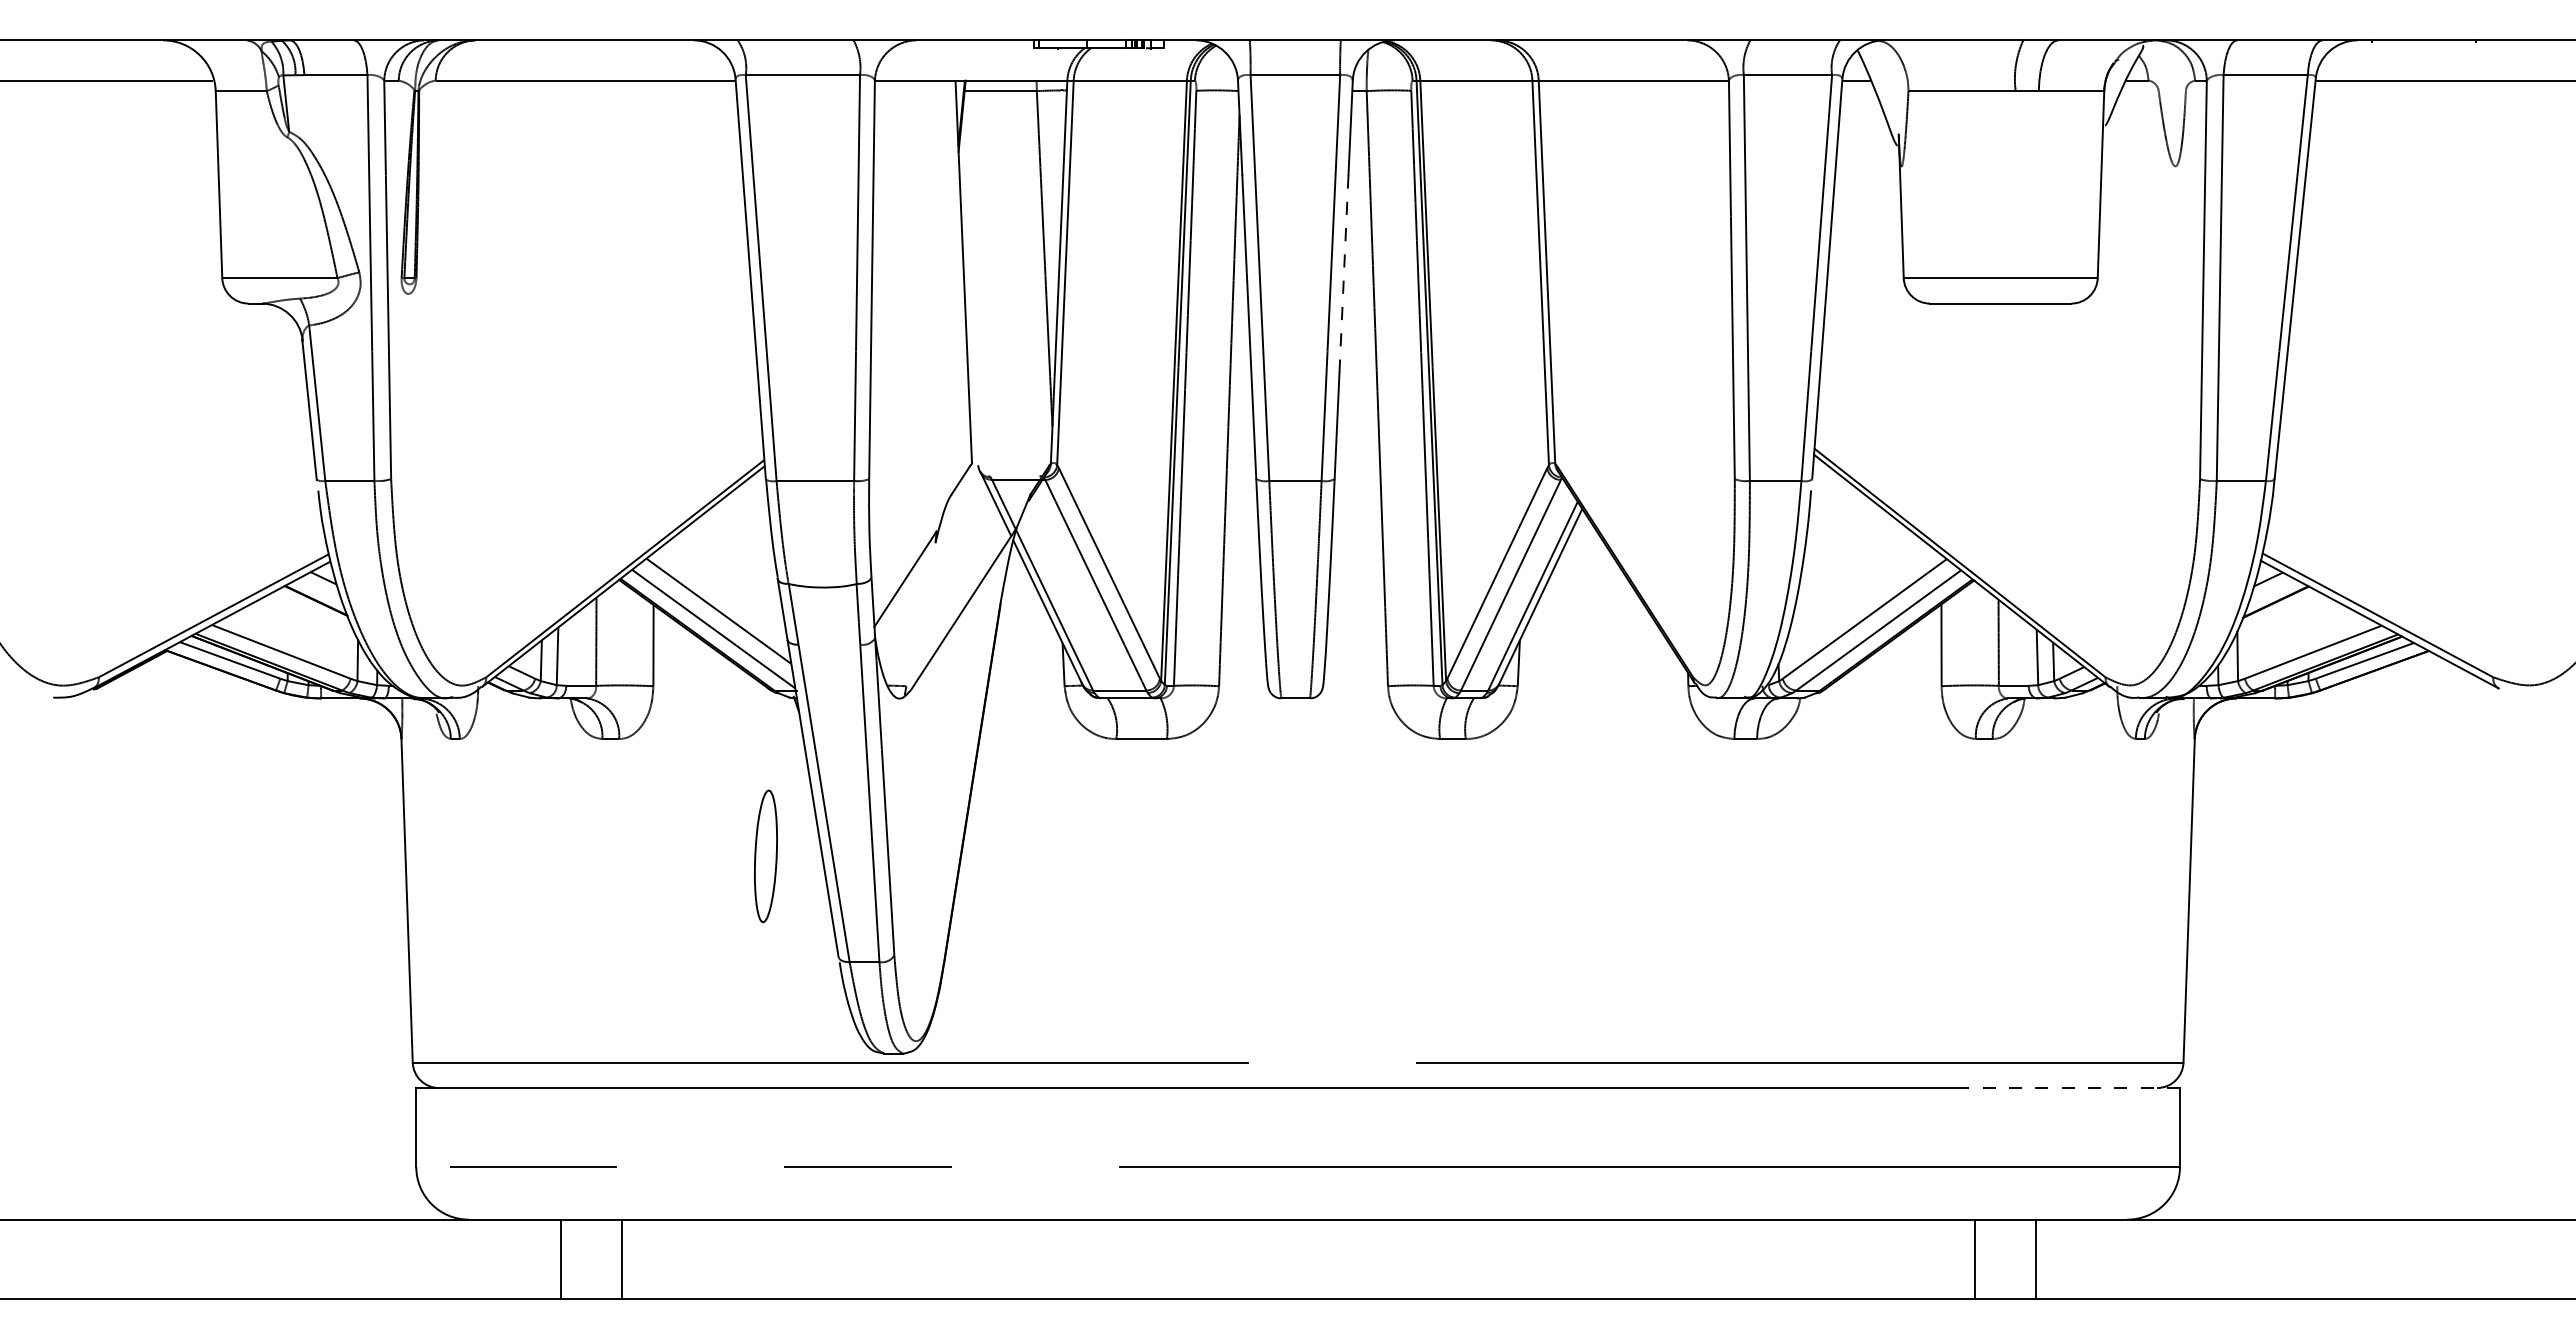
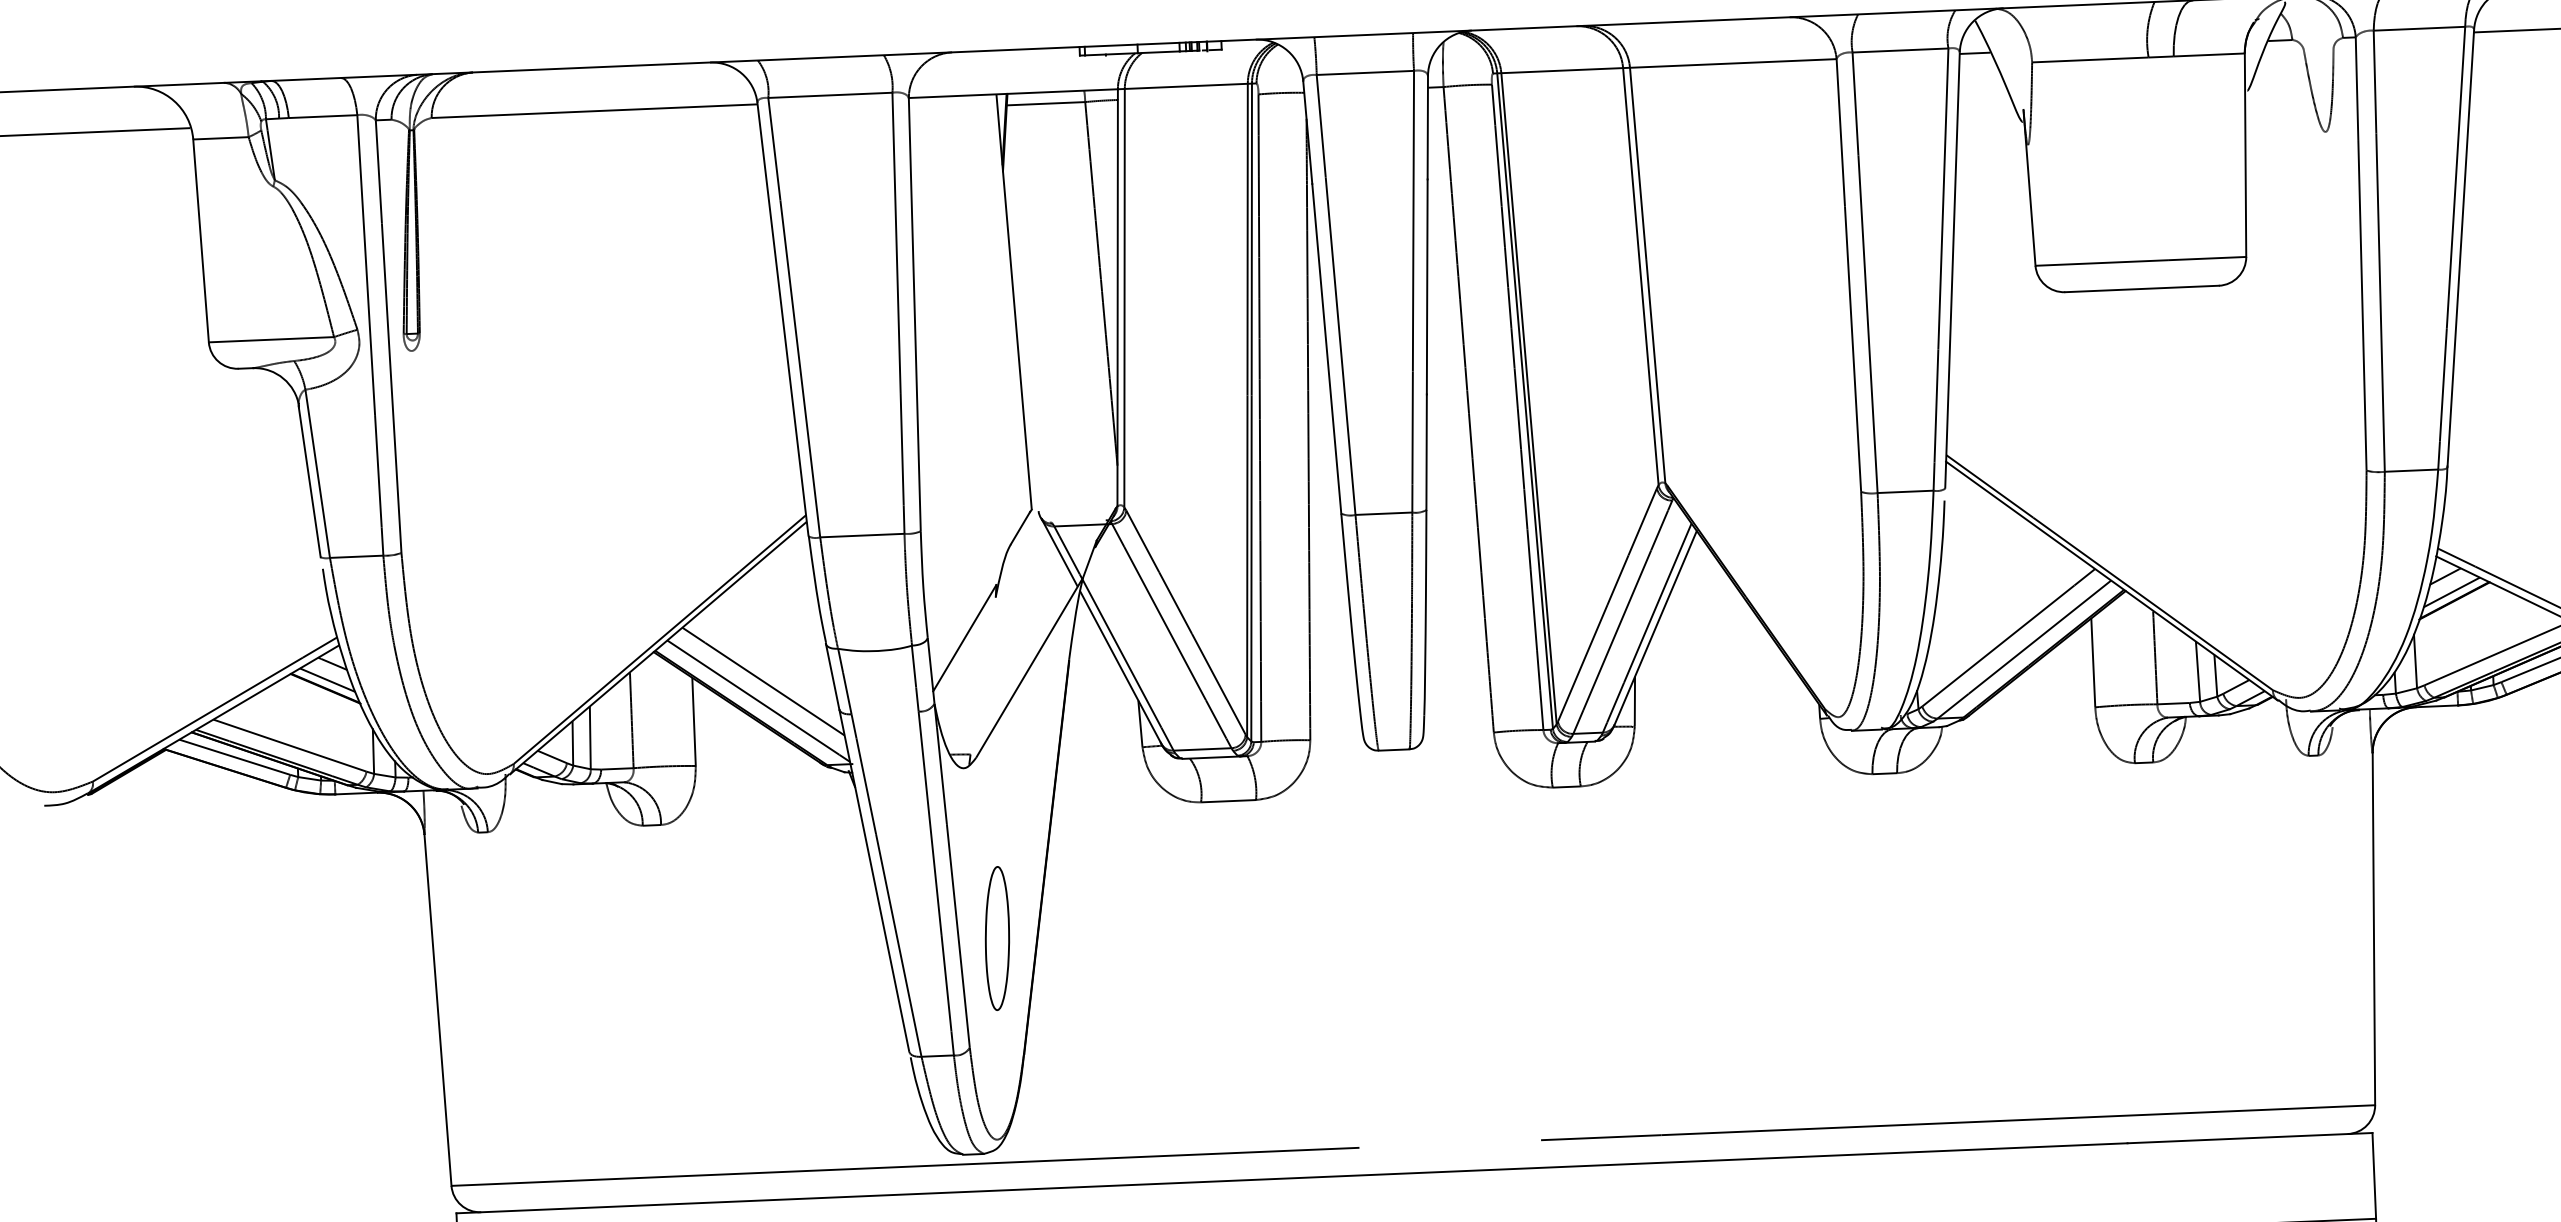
line: (1343, 274) -> (1426, 287), dashed -> solid
line: (318, 593) -> (327, 680), added
line: (2273, 593) -> (2451, 591), added
part: (765, 856) -> (996, 938), moved
line: (2067, 1088) -> (2250, 1138), dashed -> solid

